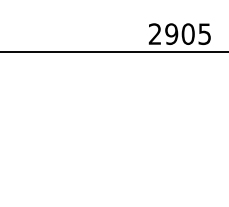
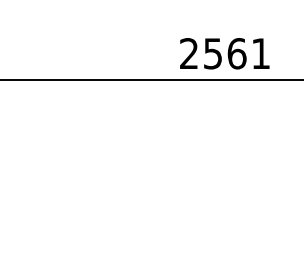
text: (187, 34) -> (235, 54), 2905 -> 2561

